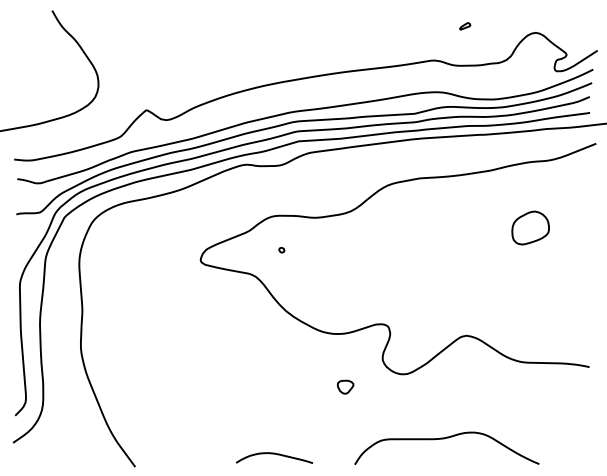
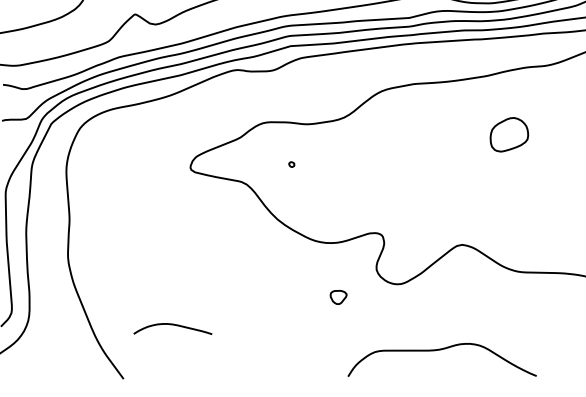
part: (530, 227) -> (509, 134), moved
part: (281, 250) -> (291, 164), moved
curve: (274, 454) -> (172, 325), moved

